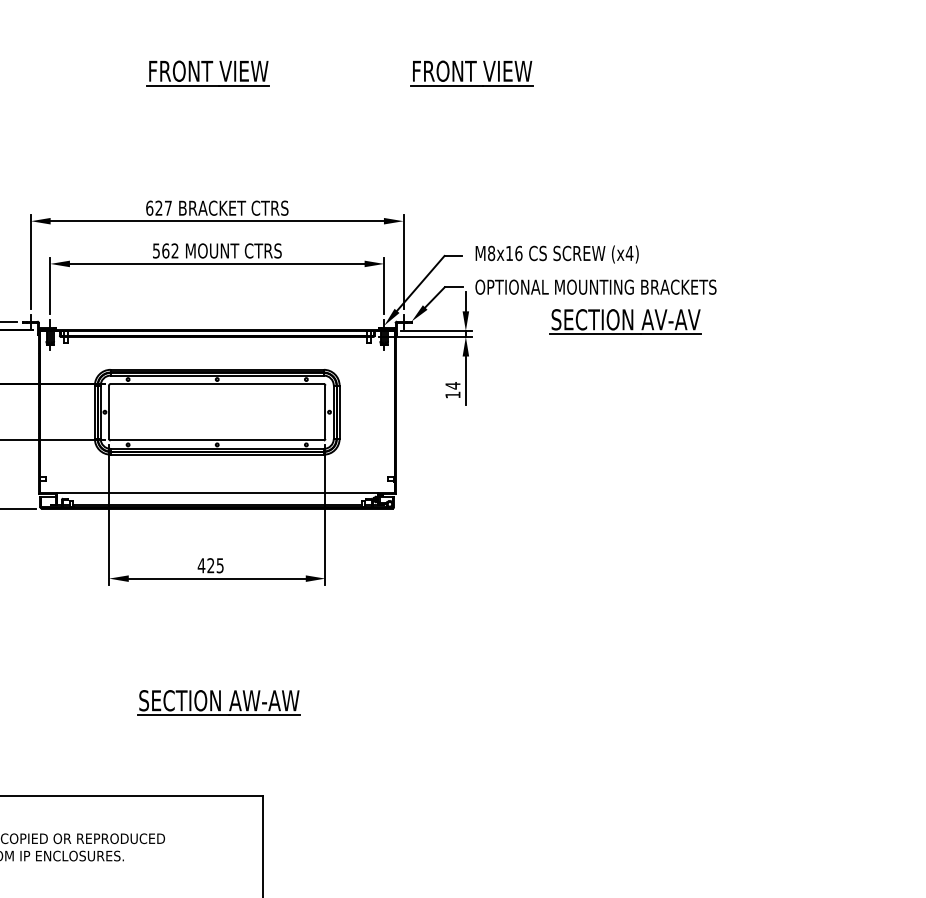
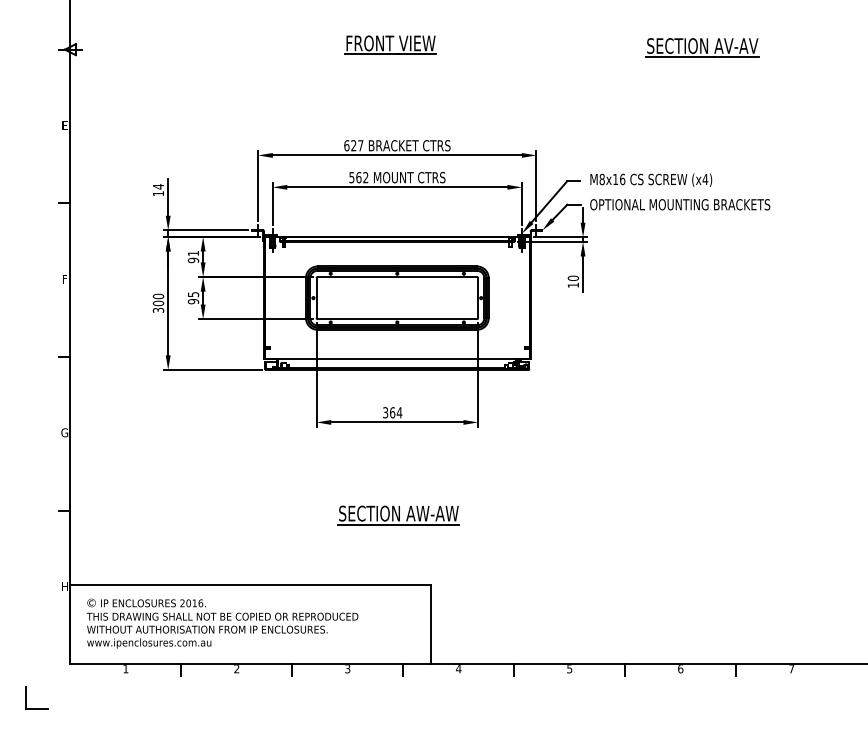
part: (471, 72) -> (587, 44), removed
part: (625, 321) -> (702, 47), moved
text: (453, 385) -> (573, 278), 14 -> 10
text: (210, 565) -> (392, 412), 425 -> 364

